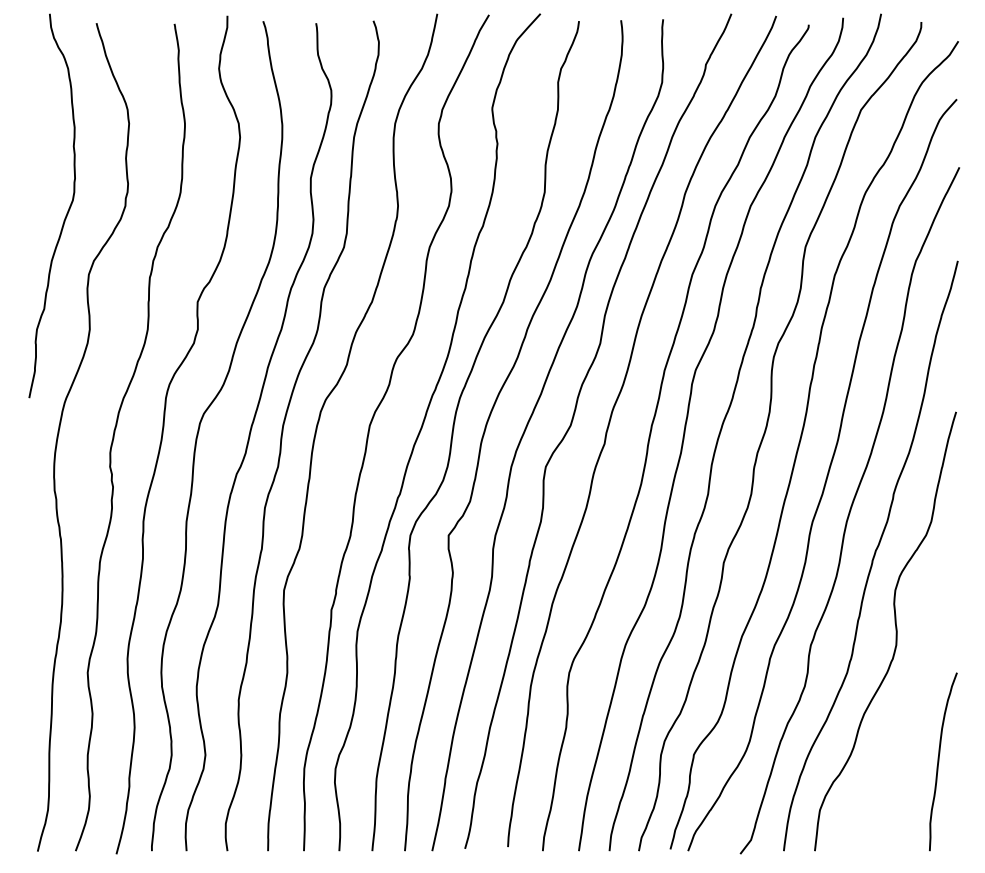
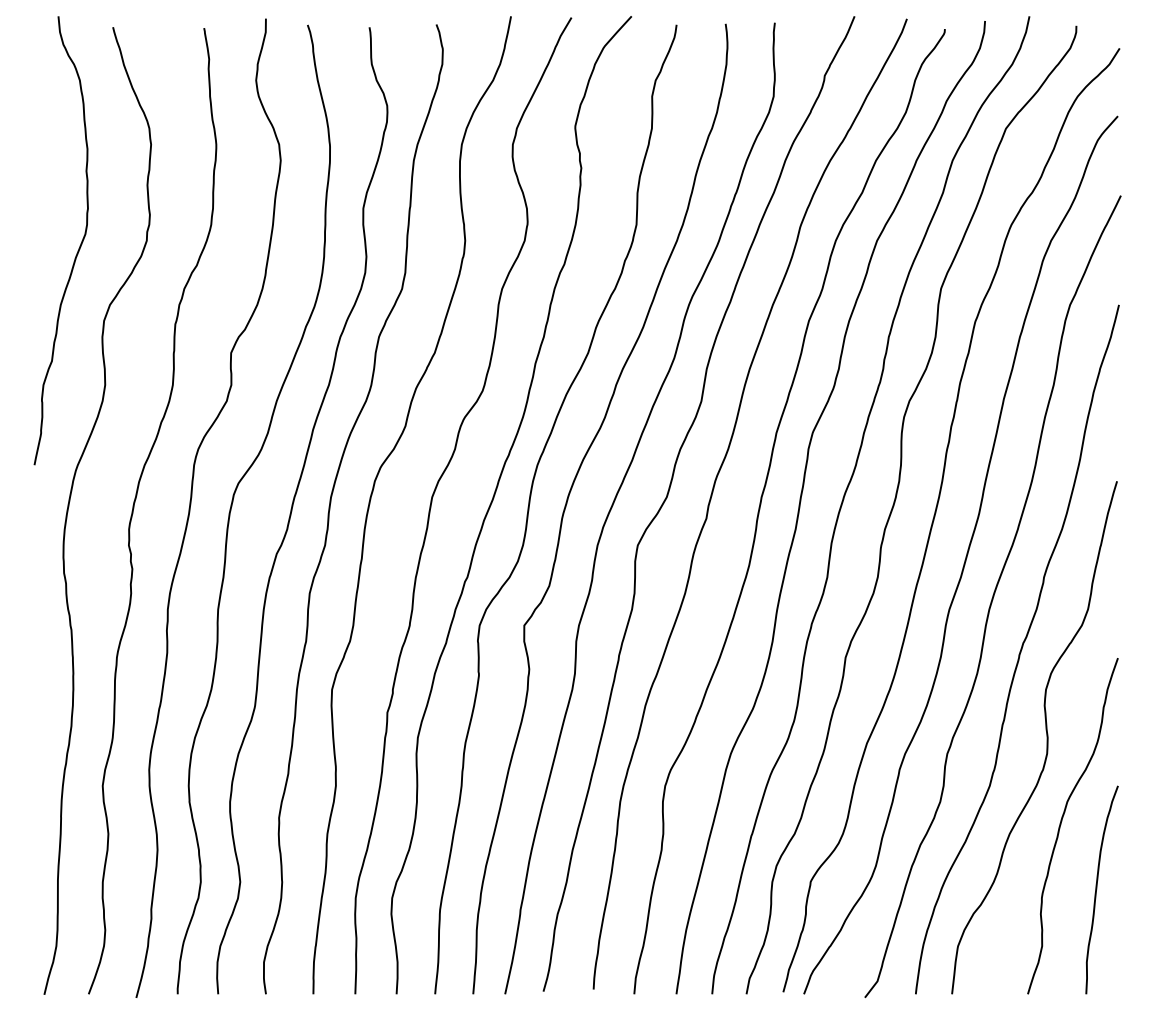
curve: (908, 706) -> (1061, 825), added

